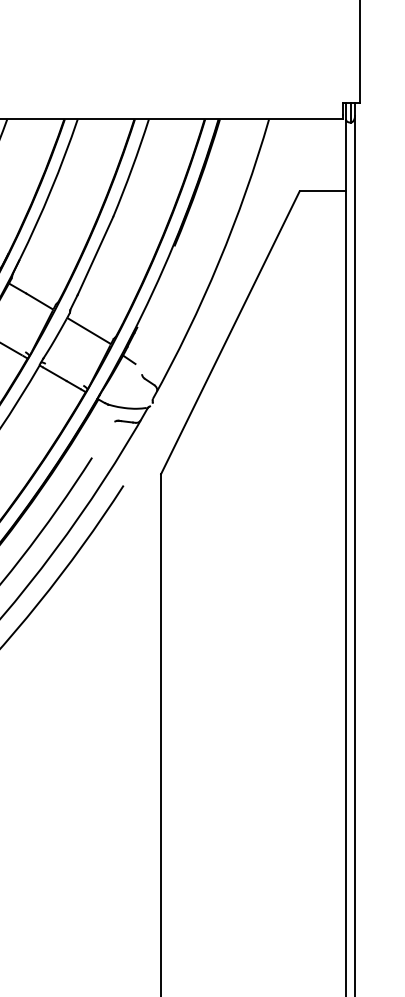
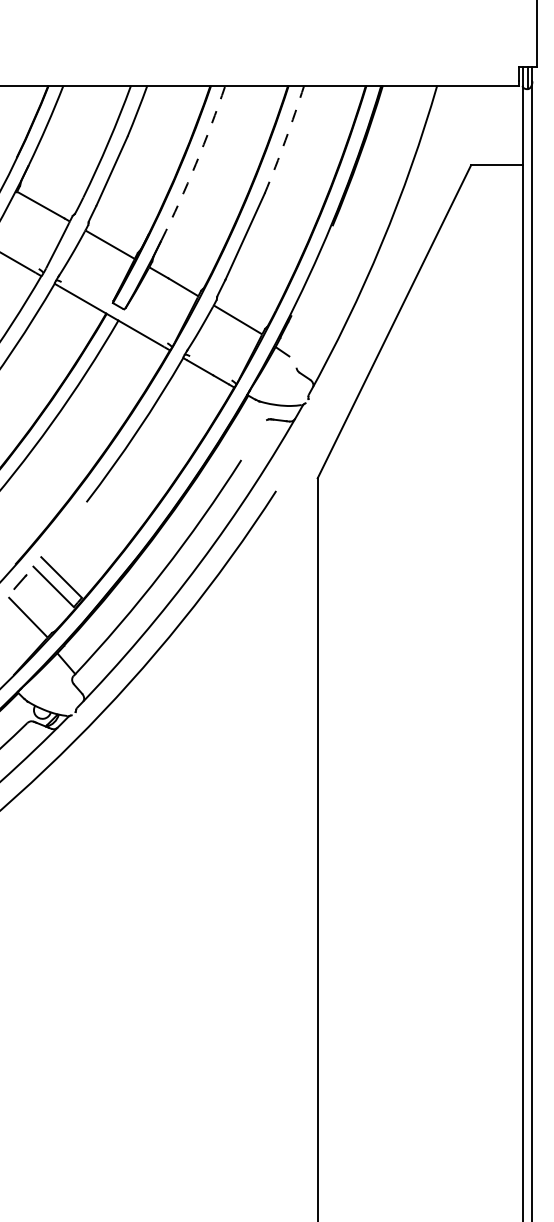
arc: (132, 168) -> (285, 140), solid -> dashed
arc: (50, 190) -> (195, 164), solid -> dashed

